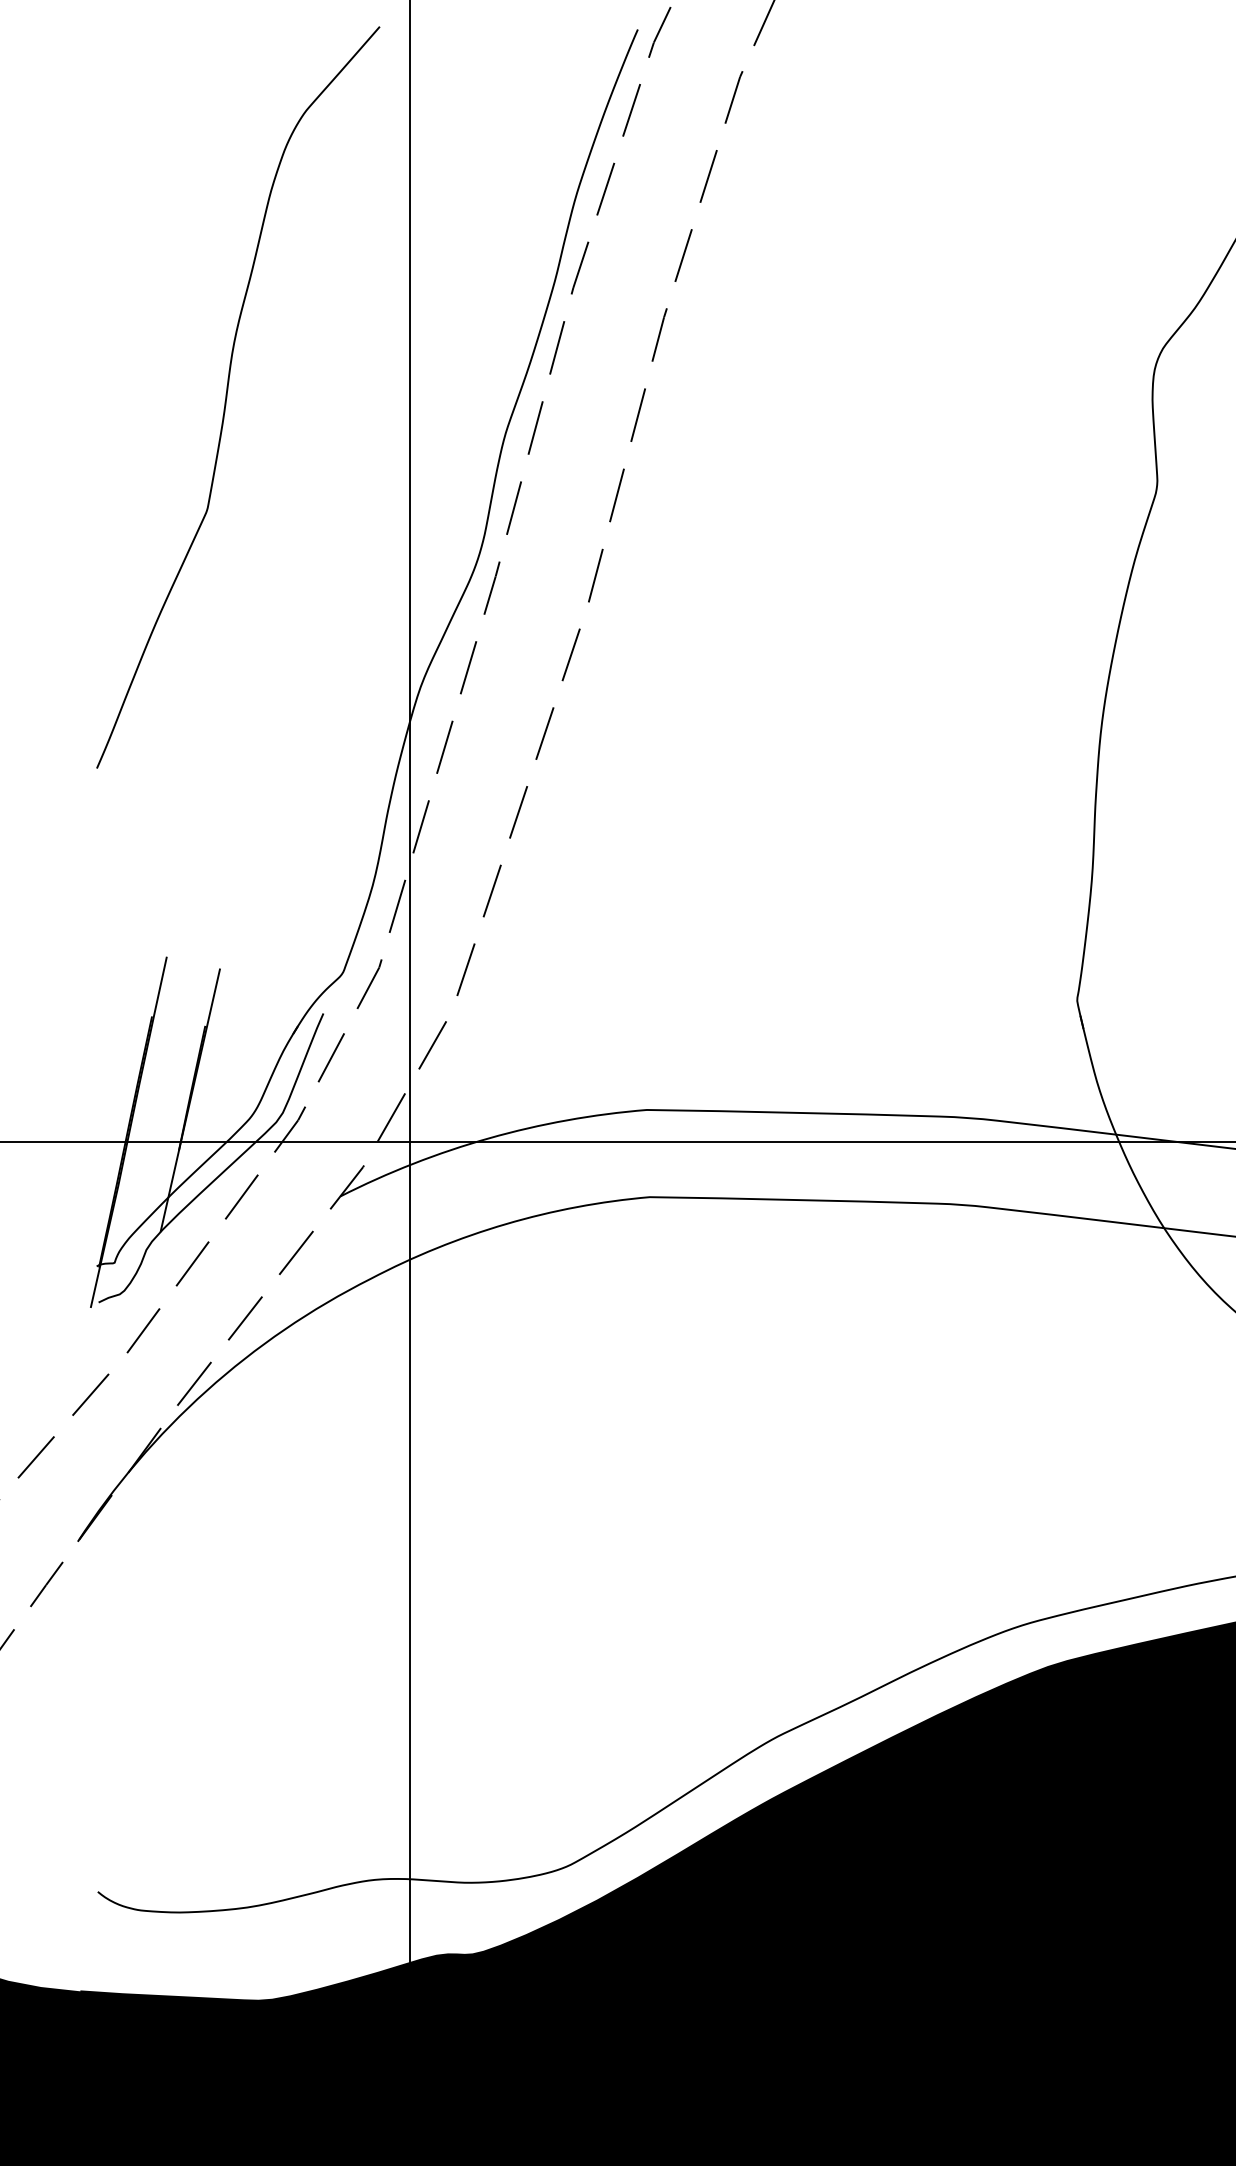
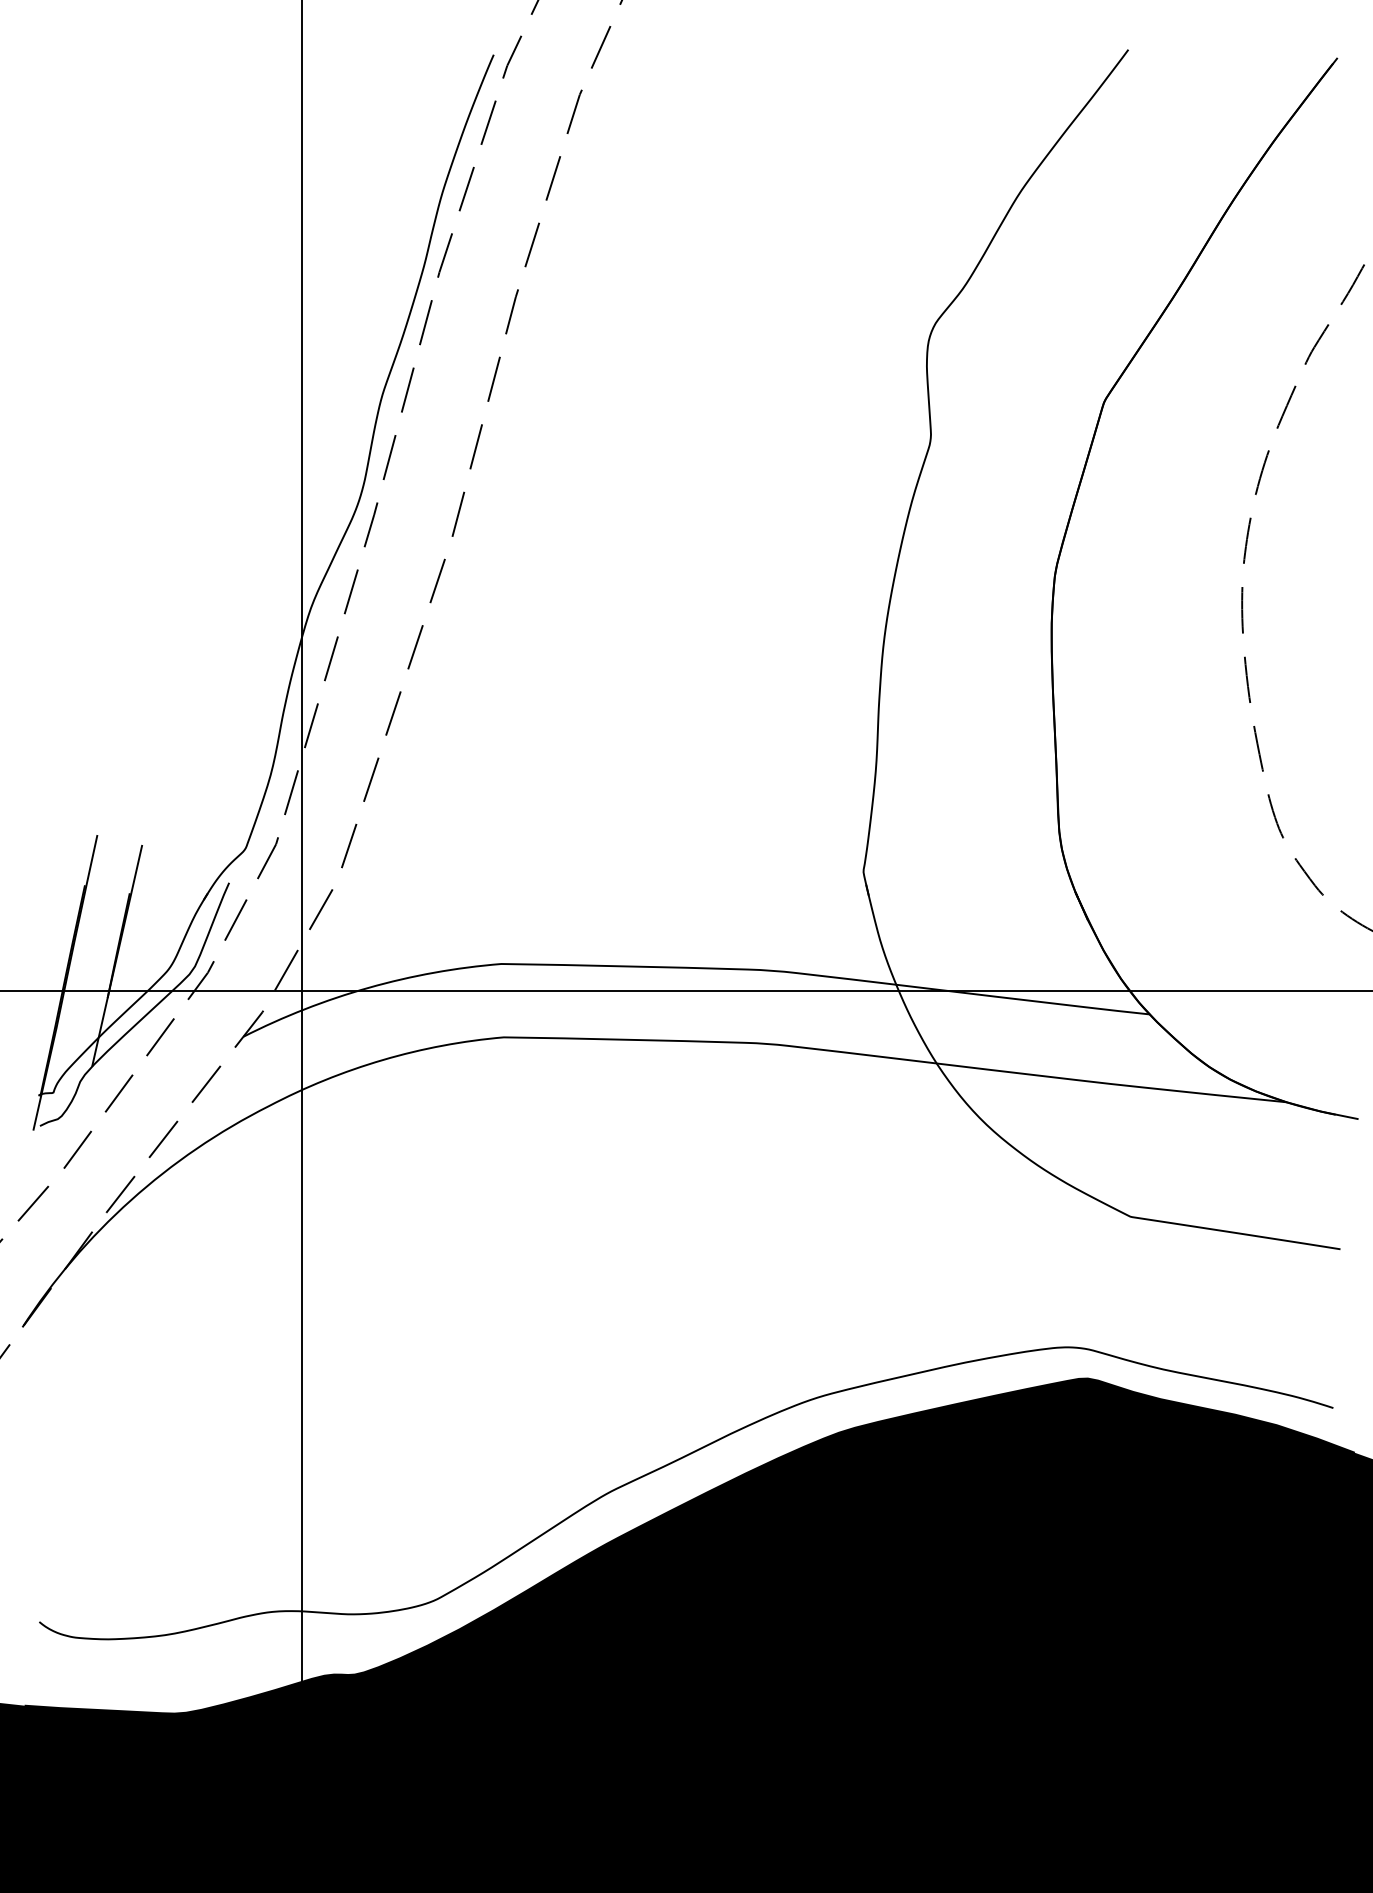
curve: (227, 397) -> (148, 364), removed

